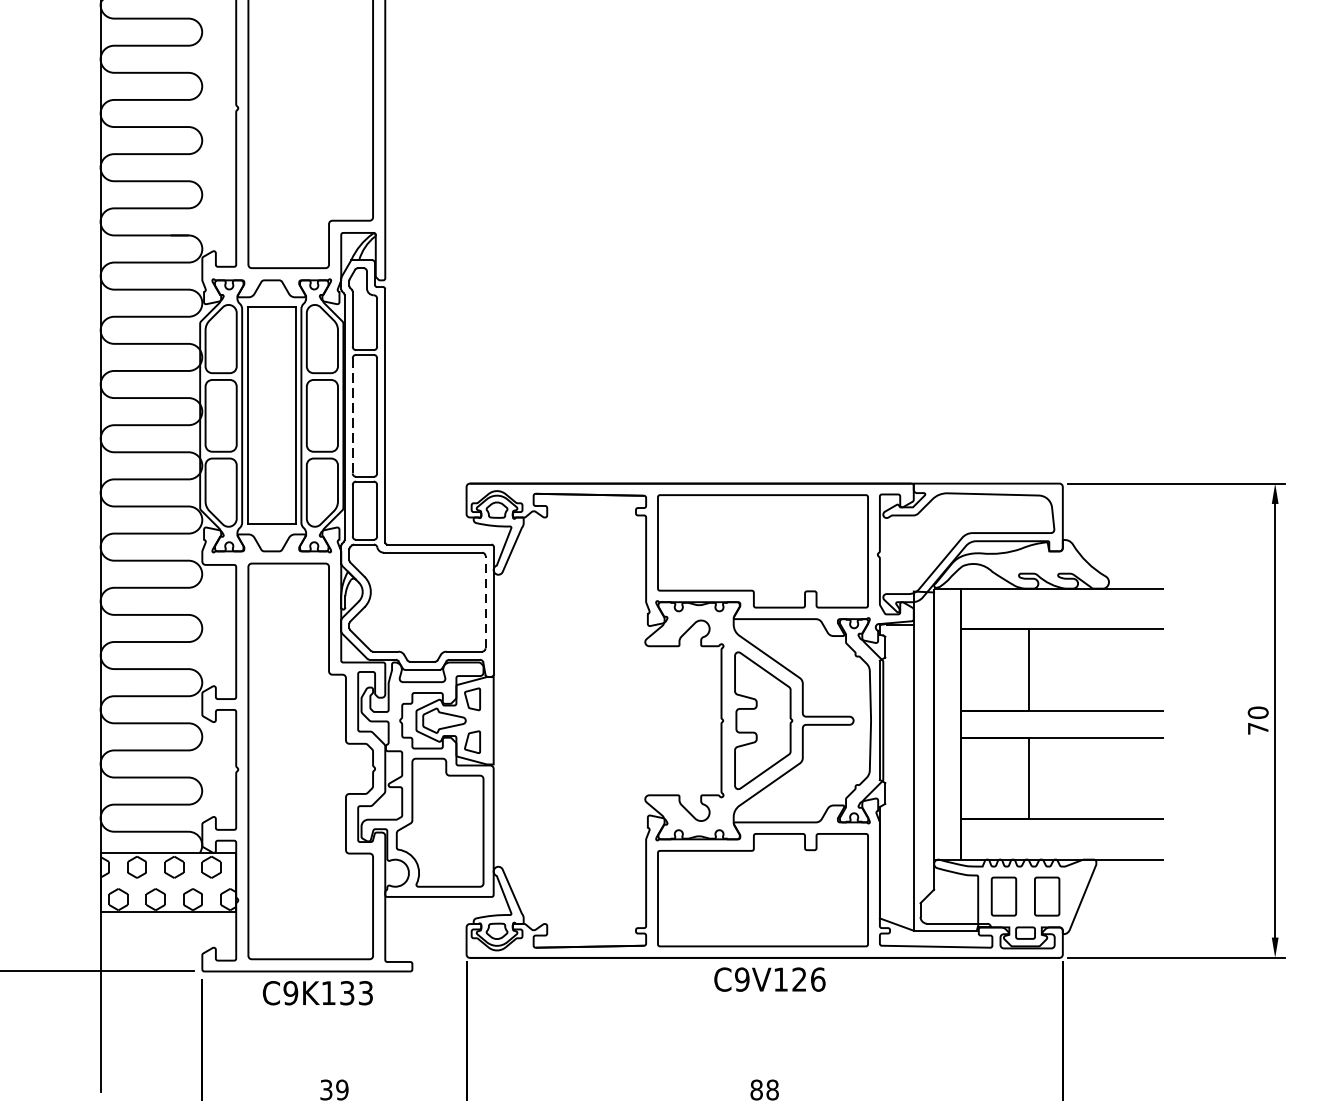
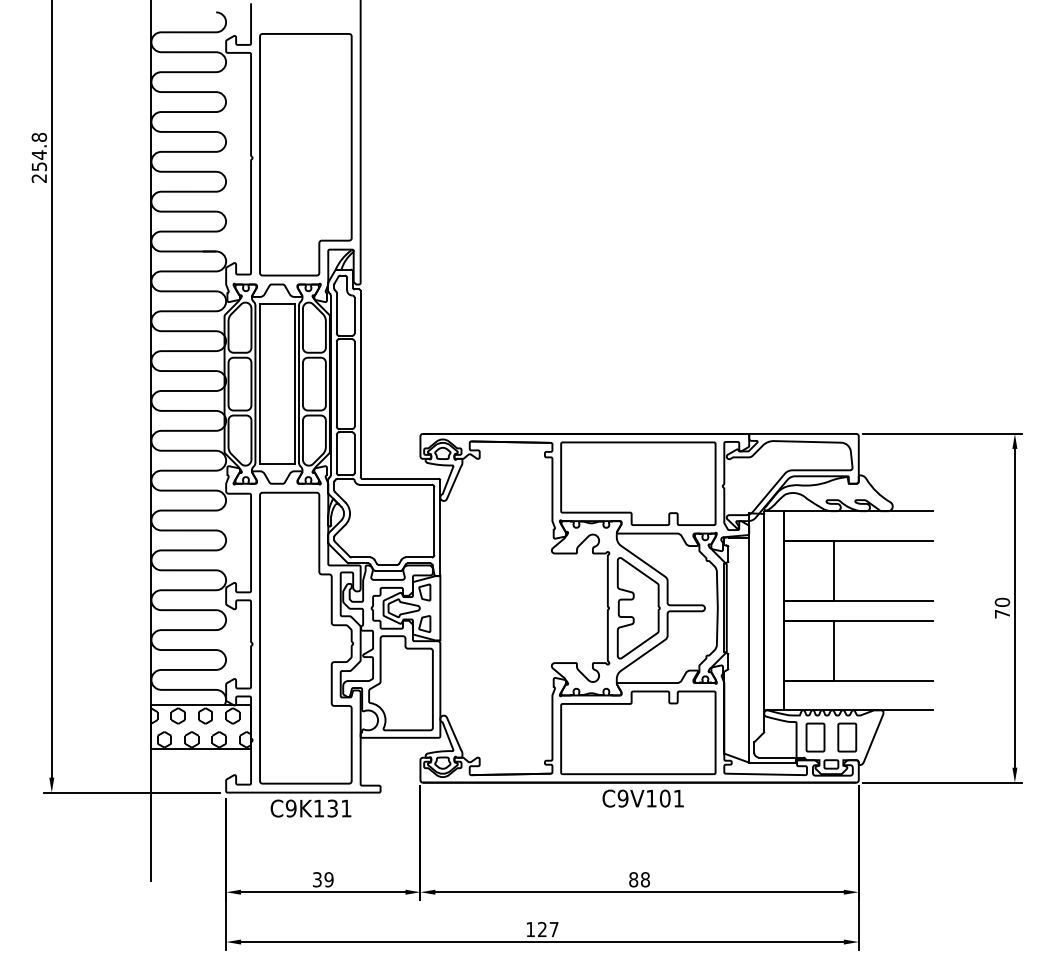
line: (352, 416) -> (336, 384), dashed -> solid
line: (485, 602) -> (434, 521), dashed -> solid
text: (808, 979) -> (671, 798), C9V126 -> C9V101
text: (366, 993) -> (346, 808), C9K133 -> C9K131

